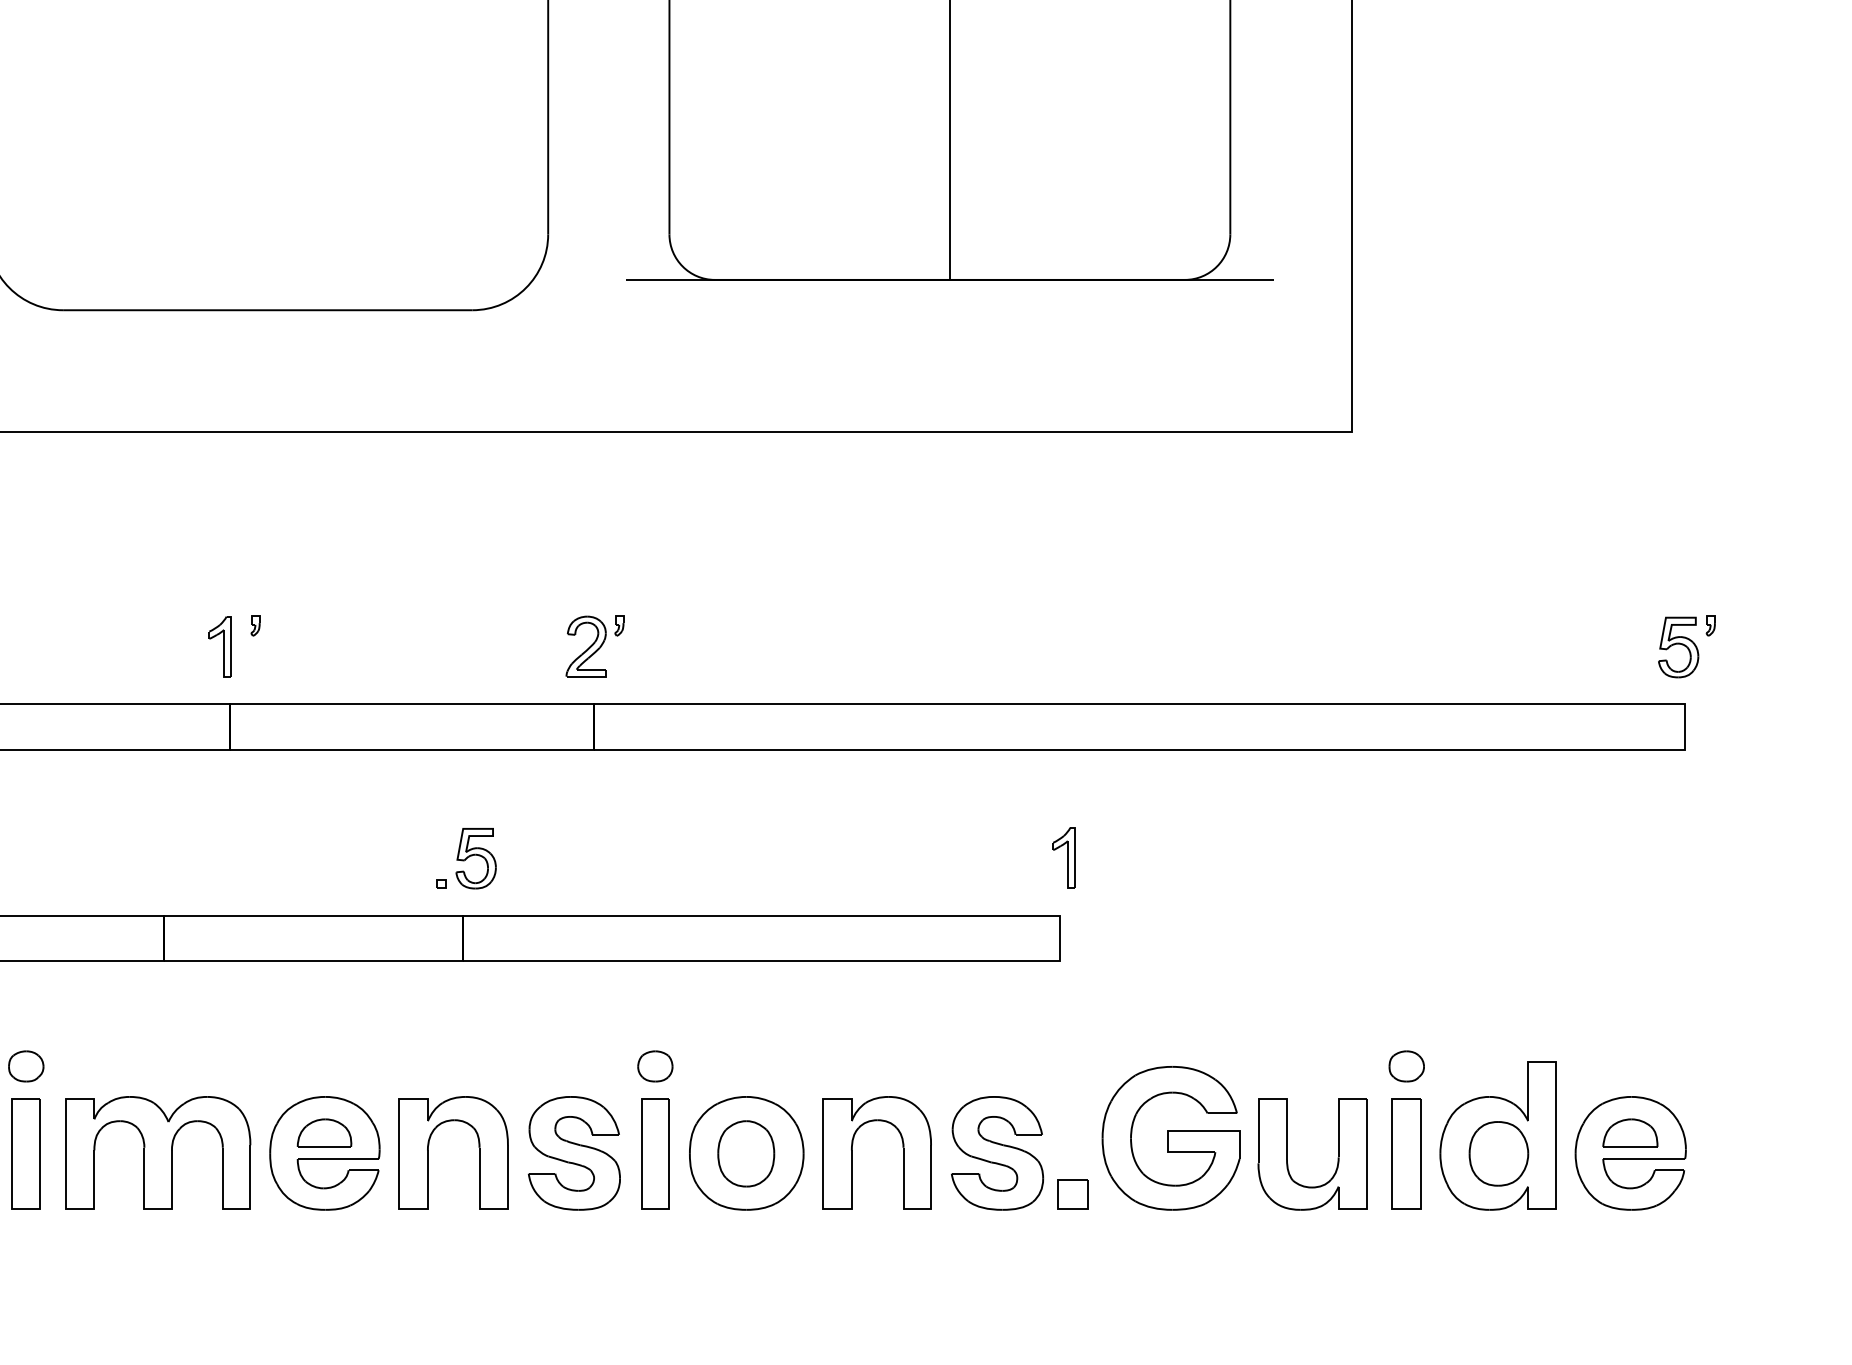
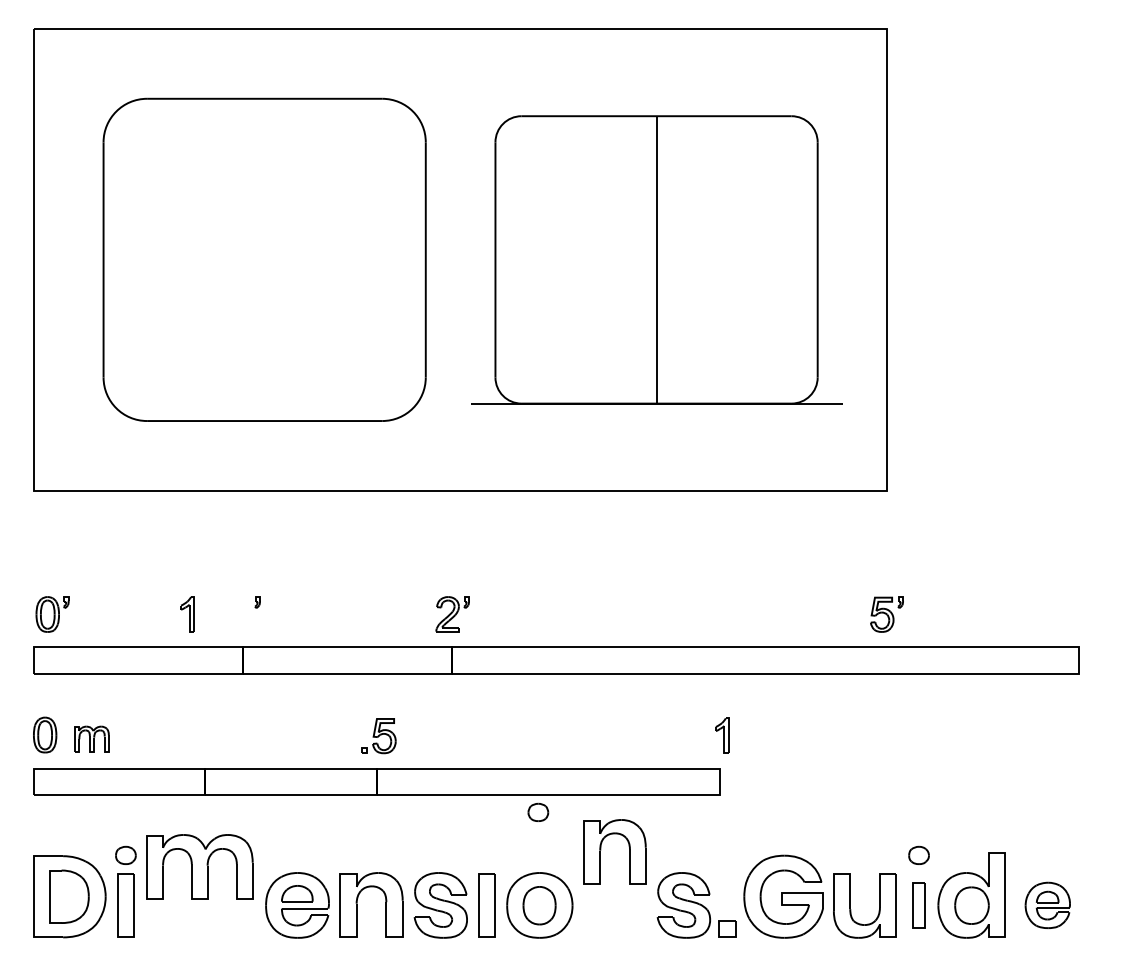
part: (220, 647) -> (187, 614), moved
part: (1686, 647) -> (886, 614), moved
part: (655, 1064) -> (538, 811), moved
part: (854, 1150) -> (601, 850), moved
part: (157, 1151) -> (199, 866), moved
part: (1405, 1153) -> (918, 905), size x0.7
part: (1630, 1153) -> (1047, 905), size x0.7

